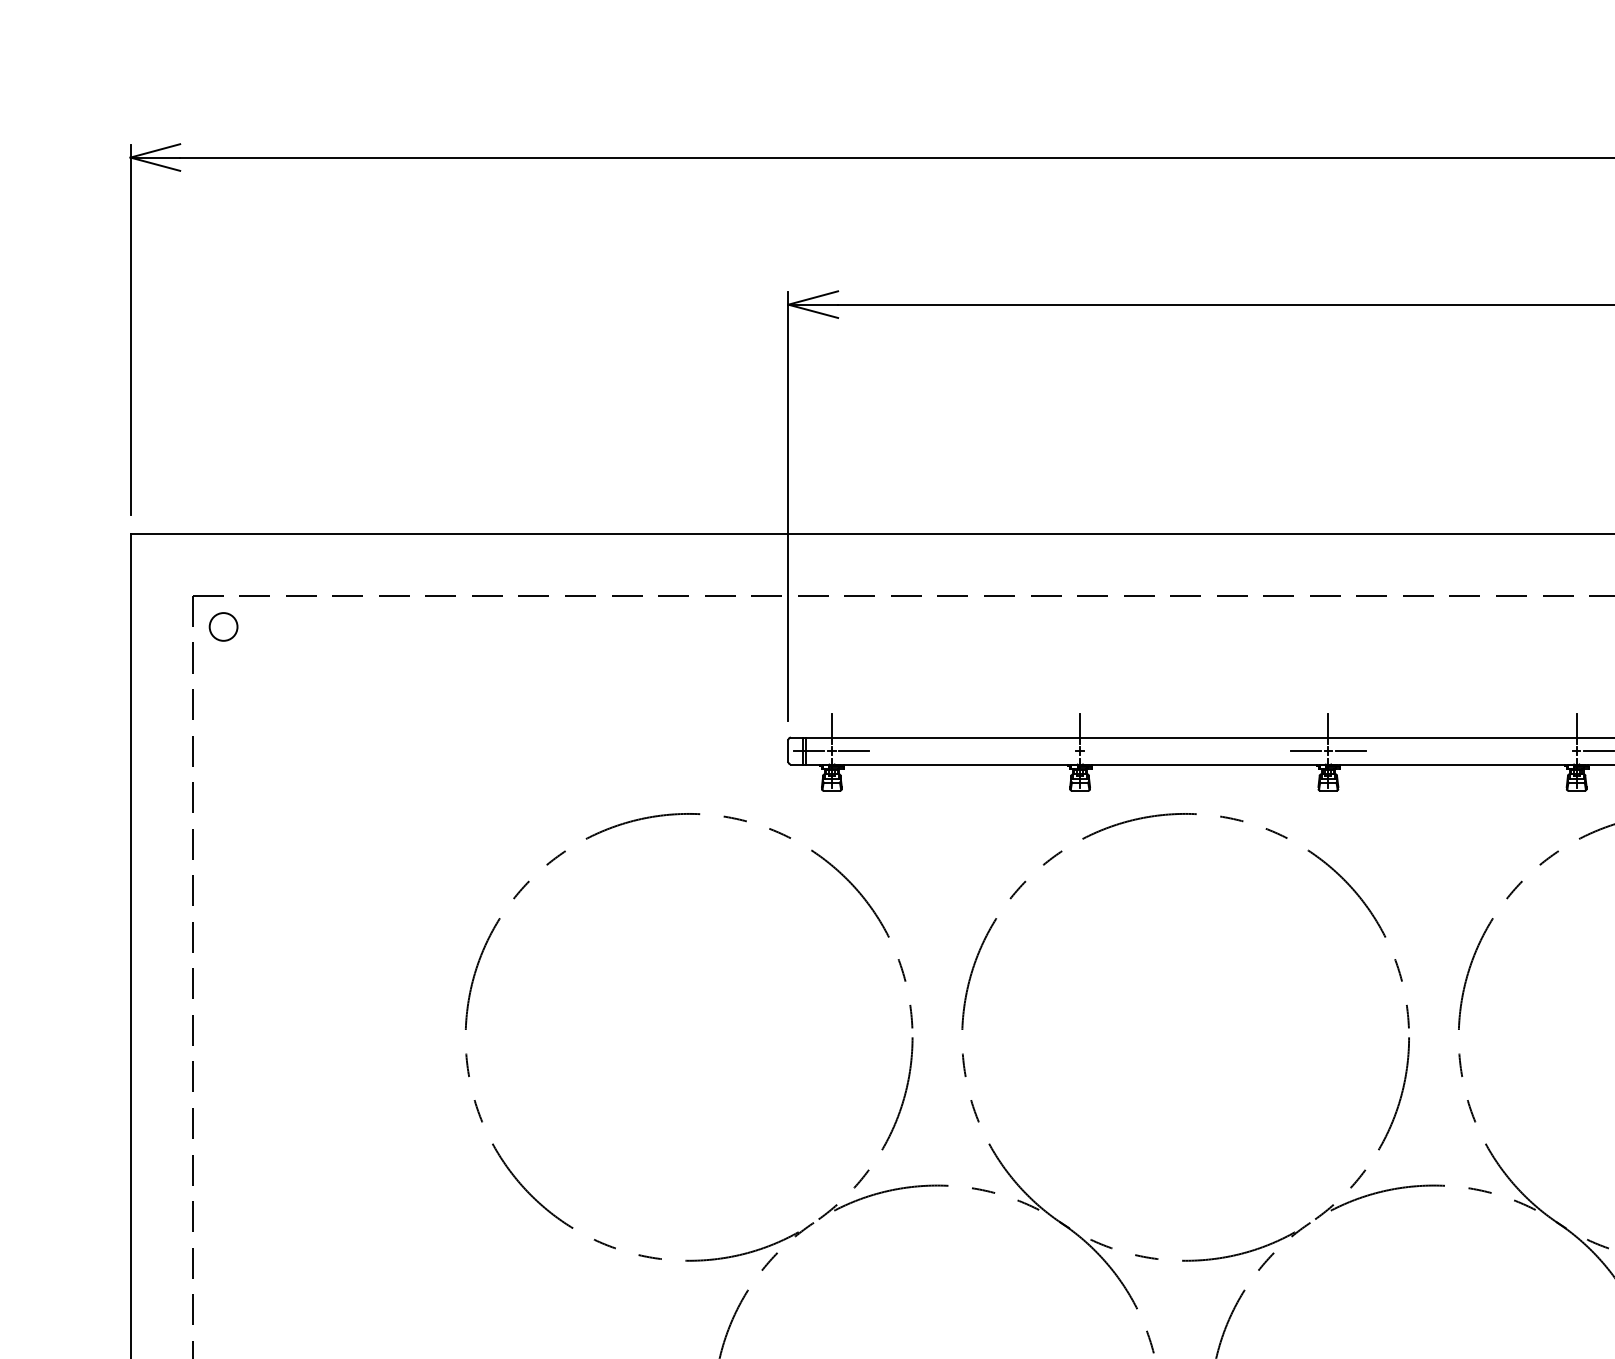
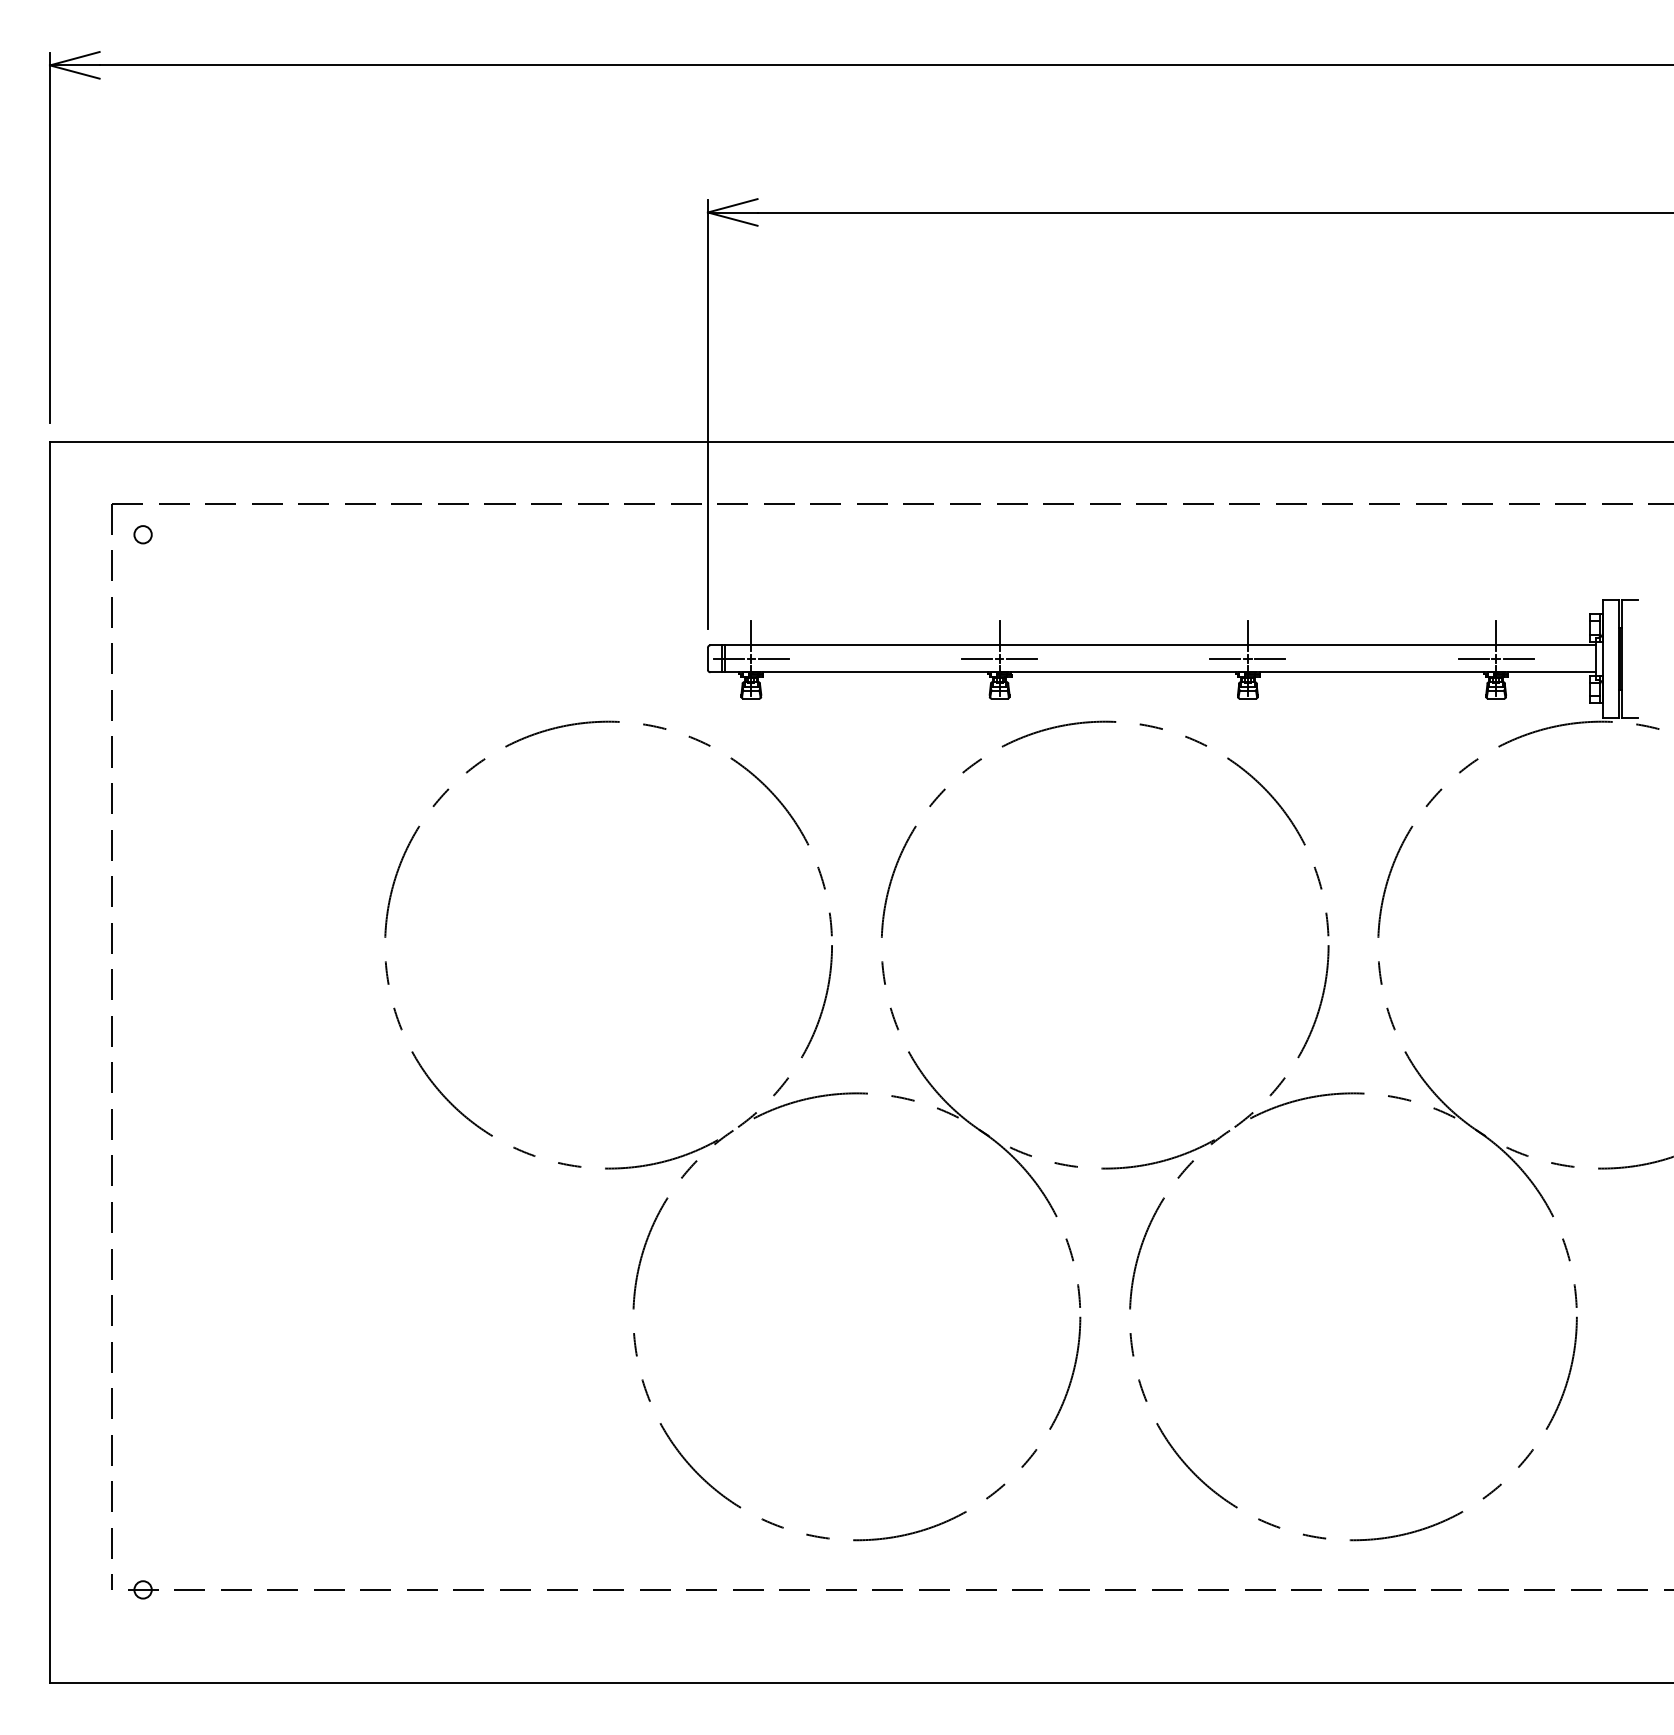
circle: (223, 626) -> (142, 534), size x0.62
line: (1058, 750) -> (977, 658), added
line: (1103, 750) -> (1022, 658), added
line: (1554, 750) -> (1473, 658), added

